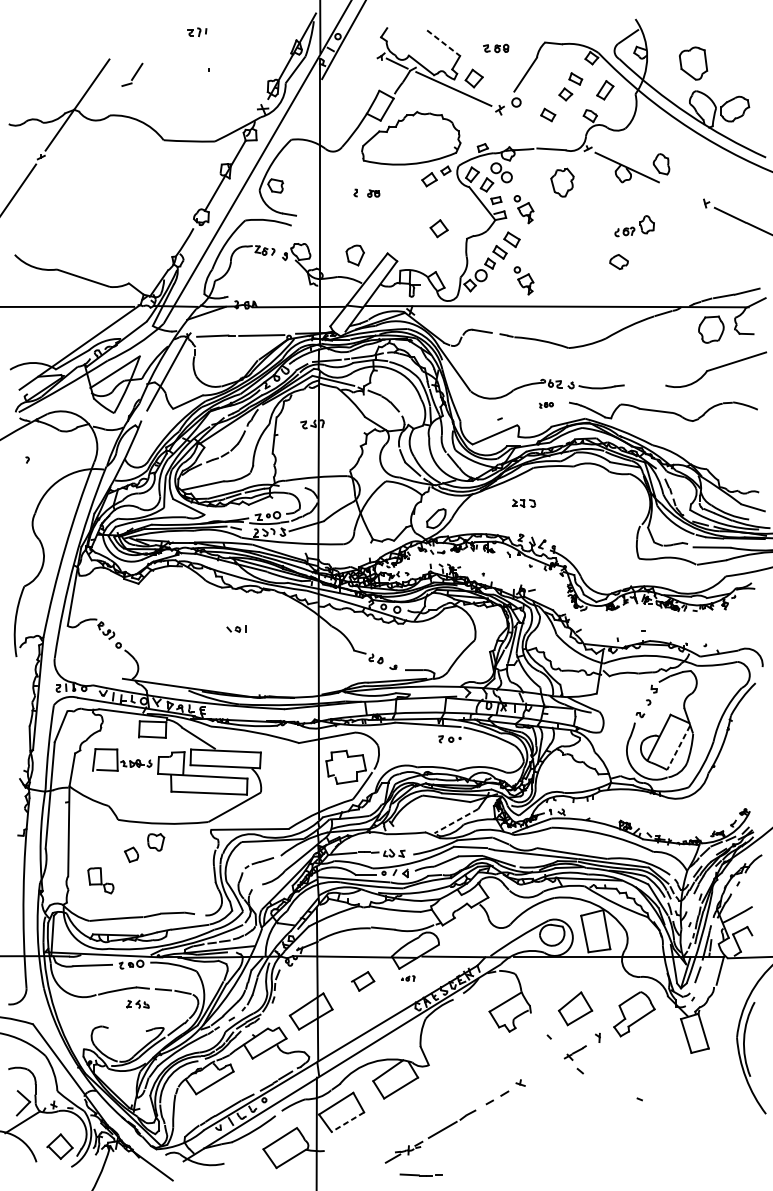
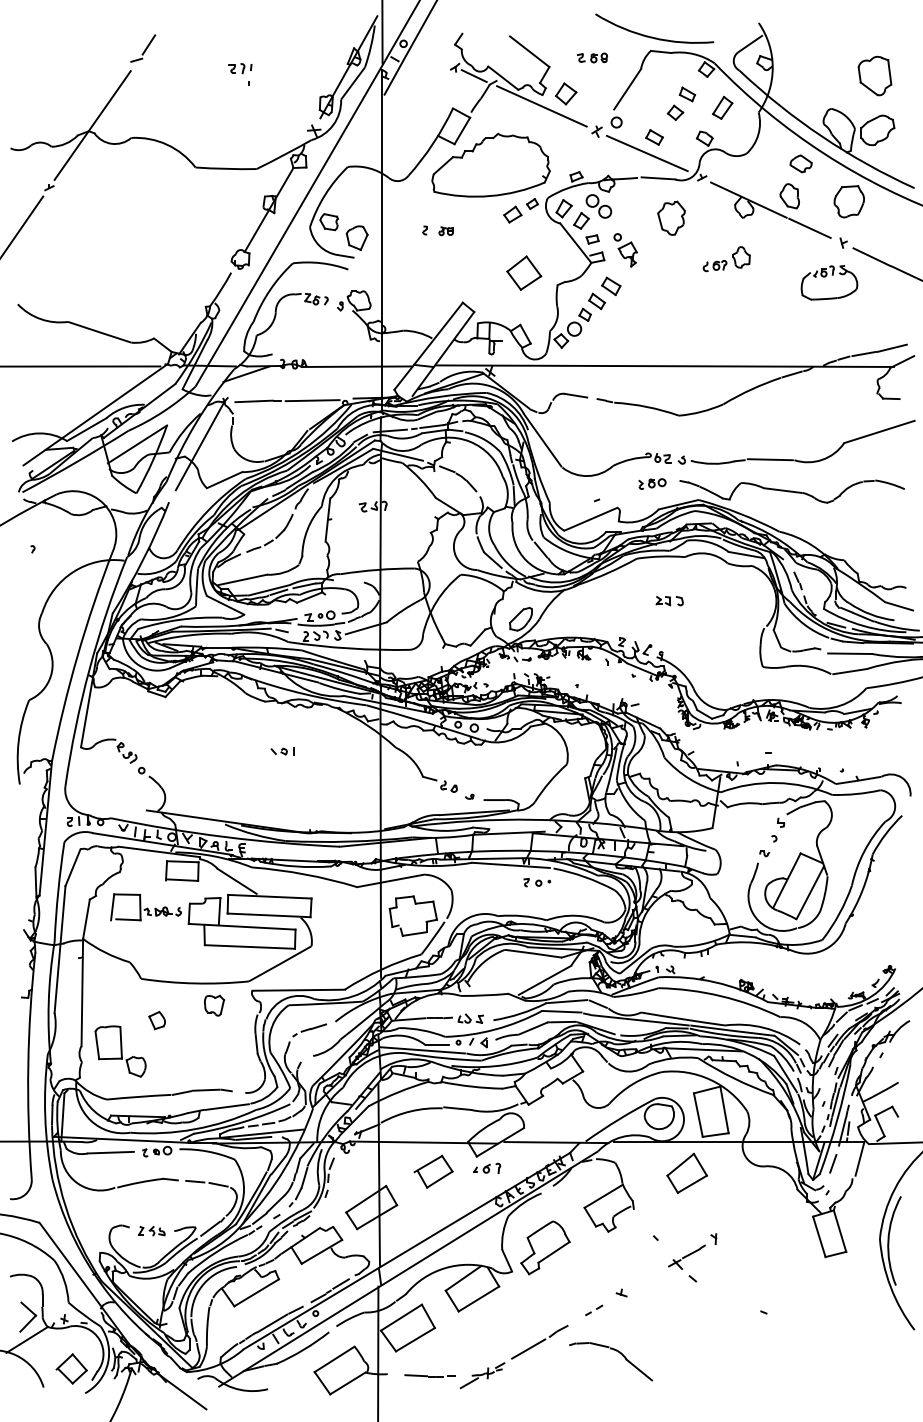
arc: (546, 30) -> (652, 36), added
part: (197, 32) -> (240, 68), moved
line: (443, 43) -> (529, 51), dashed -> solid
part: (693, 63) -> (874, 75), moved
part: (132, 74) -> (143, 48), moved
line: (541, 128) -> (646, 153), added
line: (678, 190) -> (809, 227), added
part: (634, 226) -> (726, 259), moved
part: (439, 228) -> (524, 272), size x1.67
part: (691, 232) -> (825, 277), added
part: (354, 254) -> (356, 237), moved
part: (618, 261) -> (800, 163), moved
part: (523, 280) -> (625, 335), removed
part: (710, 329) -> (848, 201), moved
line: (644, 384) -> (769, 459), added
part: (546, 404) -> (652, 483), size x1.67
part: (523, 503) -> (669, 601), moved
line: (678, 747) -> (810, 892), dashed -> solid
line: (456, 821) -> (544, 980), dashed -> solid
part: (156, 842) -> (214, 1005), moved
part: (100, 880) -> (120, 1051), size x1.67
part: (408, 977) -> (487, 1167), size x1.67
part: (363, 981) -> (433, 1171), size x1.43
part: (137, 1004) -> (151, 1231), moved
part: (574, 1008) -> (686, 1172), moved
part: (634, 1013) -> (545, 1247), moved
part: (574, 1052) -> (686, 1256), size x1.43
part: (497, 1096) -> (594, 1309), size x0.62
line: (347, 1121) -> (415, 1339), dashed -> solid
part: (513, 1131) -> (613, 1350), added
part: (420, 1174) -> (429, 1375), moved

